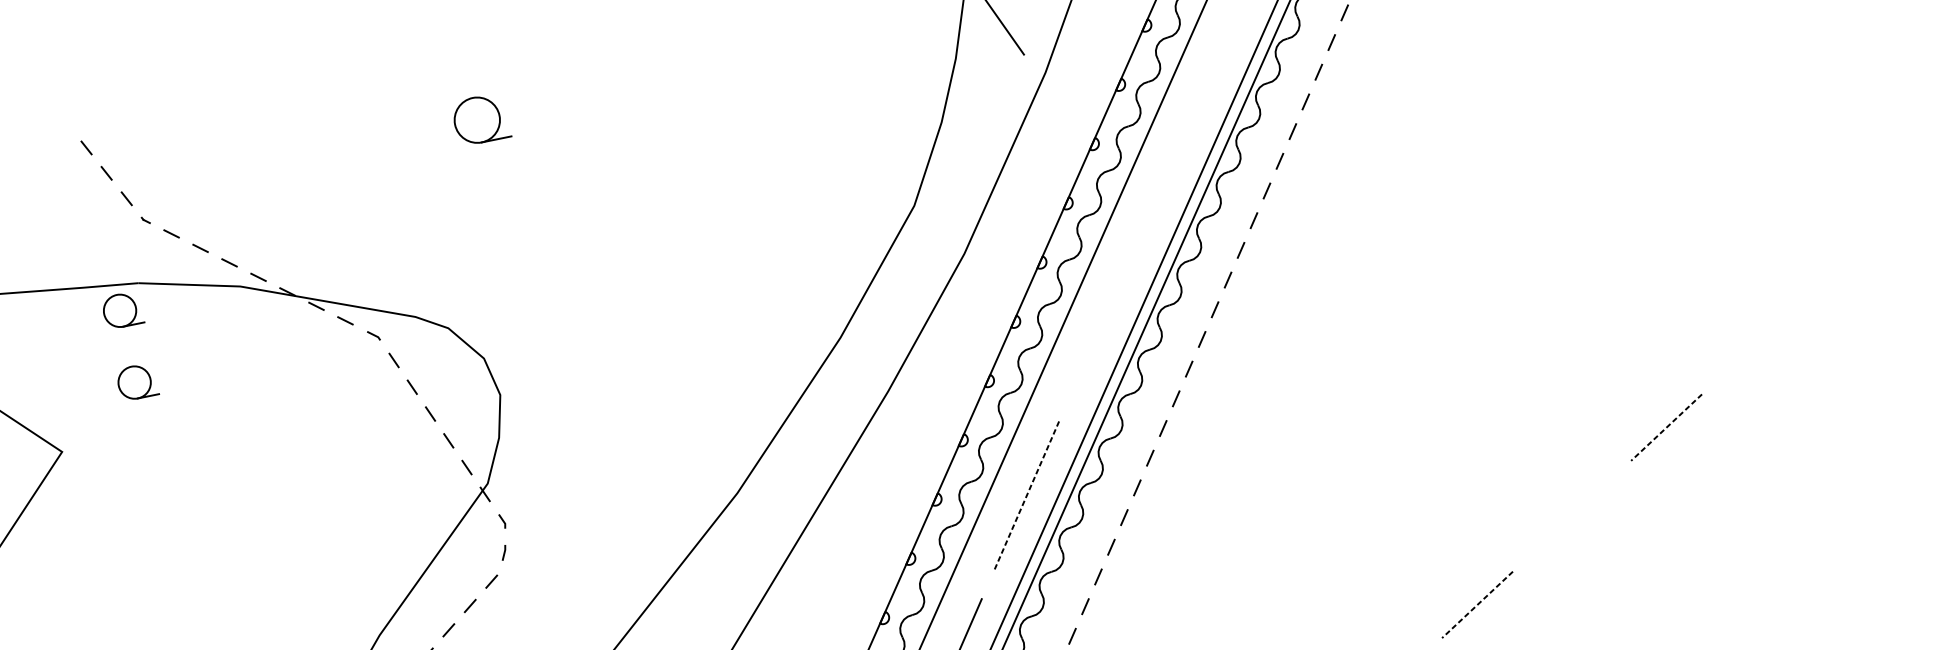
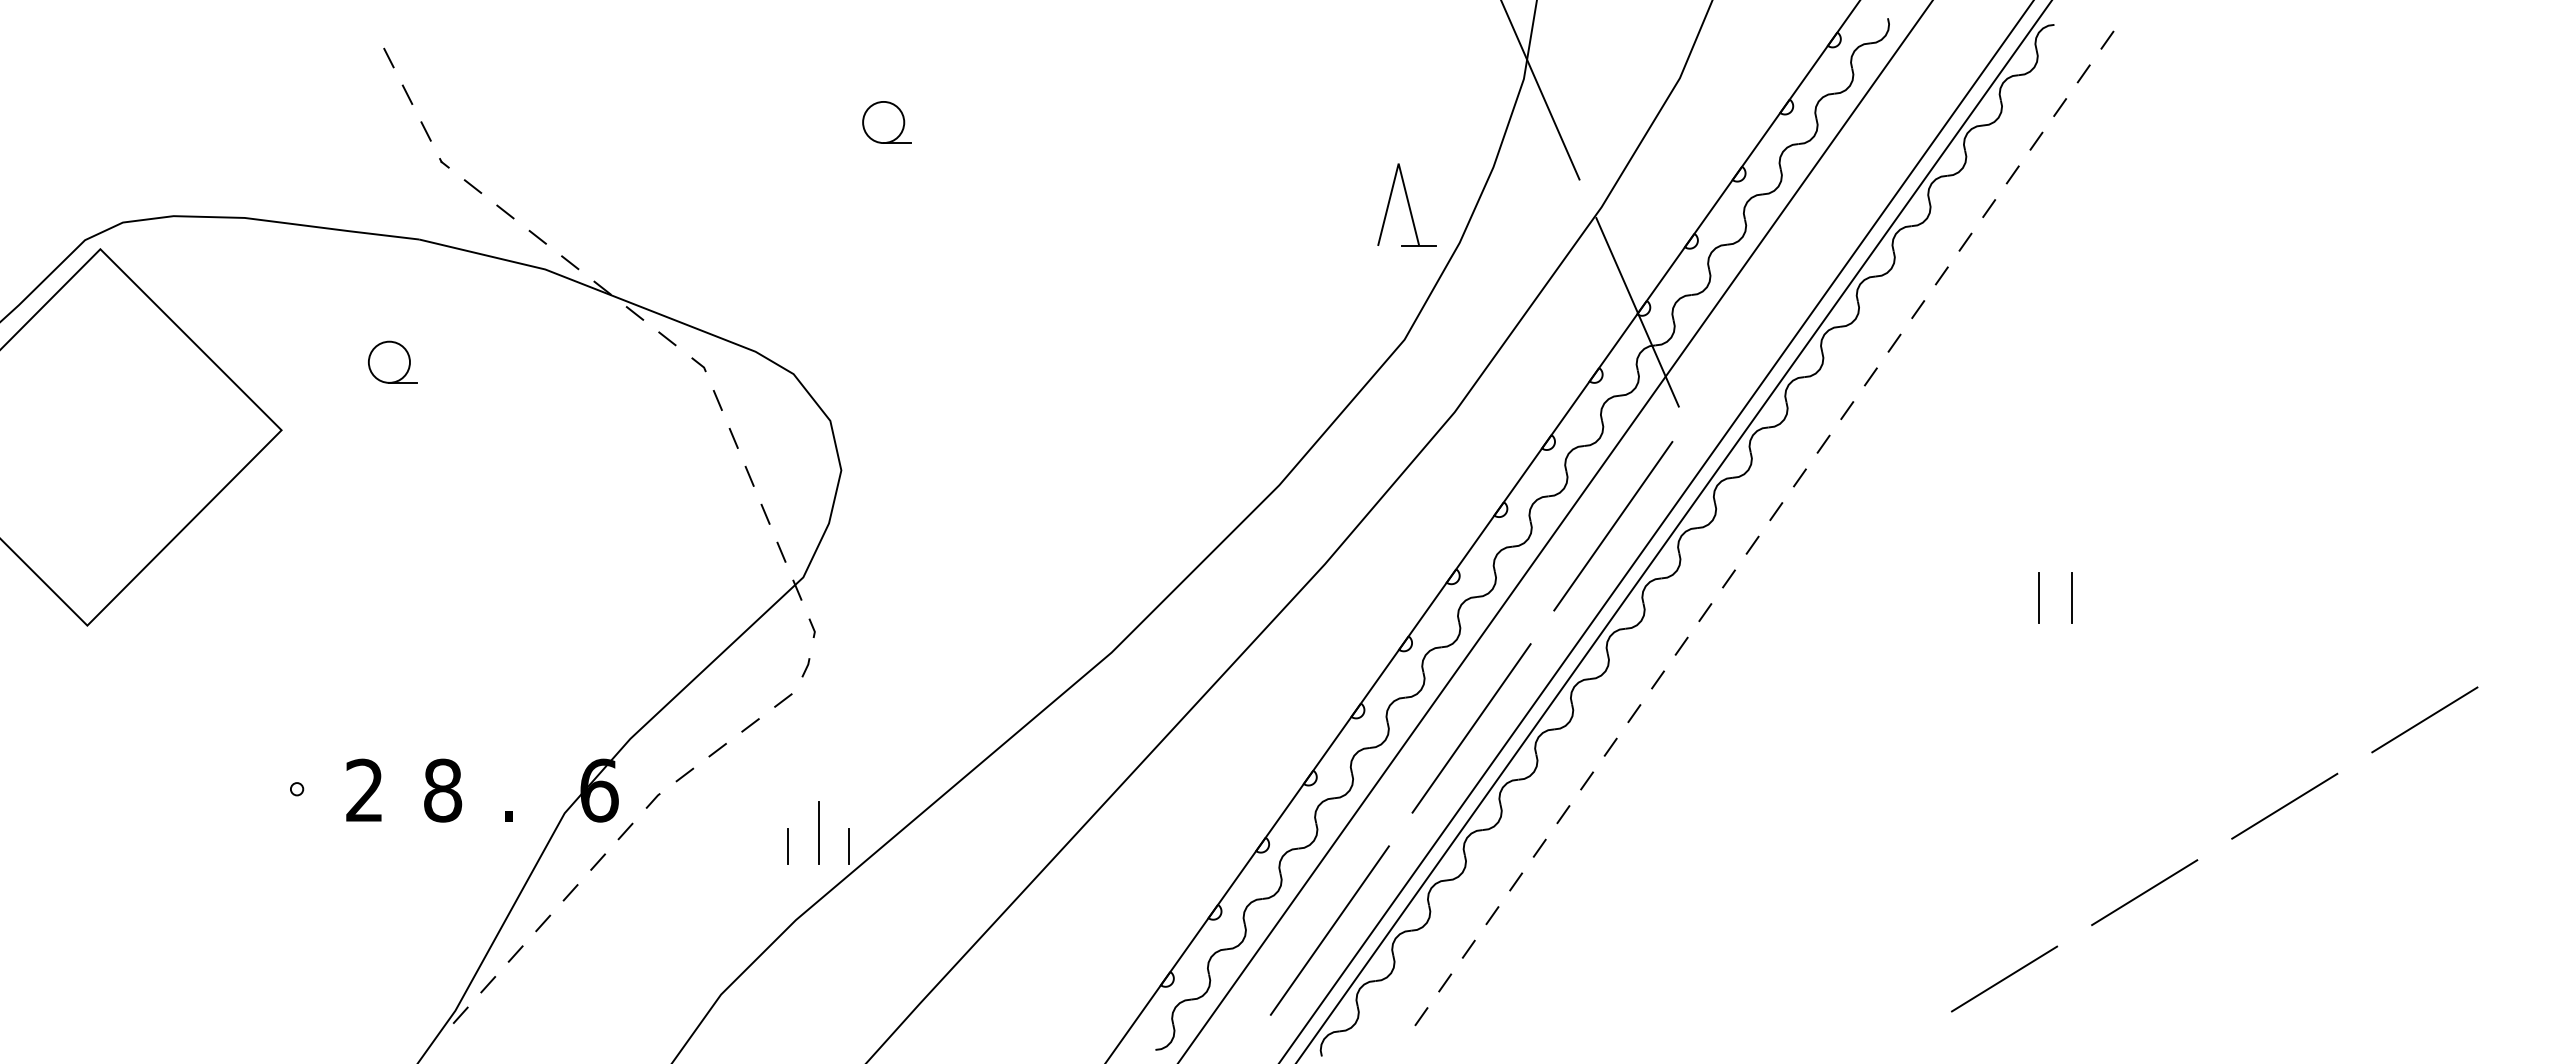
part: (894, 101) -> (1406, 204), added
part: (480, 119) -> (886, 122), size x0.71
line: (1089, 148) -> (1637, 312), added
line: (1469, 300) -> (2071, 597), added
line: (1443, 305) -> (2038, 597), added
part: (122, 309) -> (392, 268), removed
line: (1104, 317) -> (1613, 526), added
line: (1760, 338) -> (2424, 719), added
line: (1666, 427) -> (2284, 806), dashed -> solid
line: (1026, 495) -> (1471, 728), dashed -> solid
line: (1571, 516) -> (2144, 892), added
line: (1477, 605) -> (2004, 979), dashed -> solid

